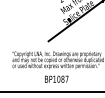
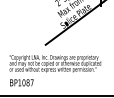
text: (56, 78) -> (21, 82), moved

